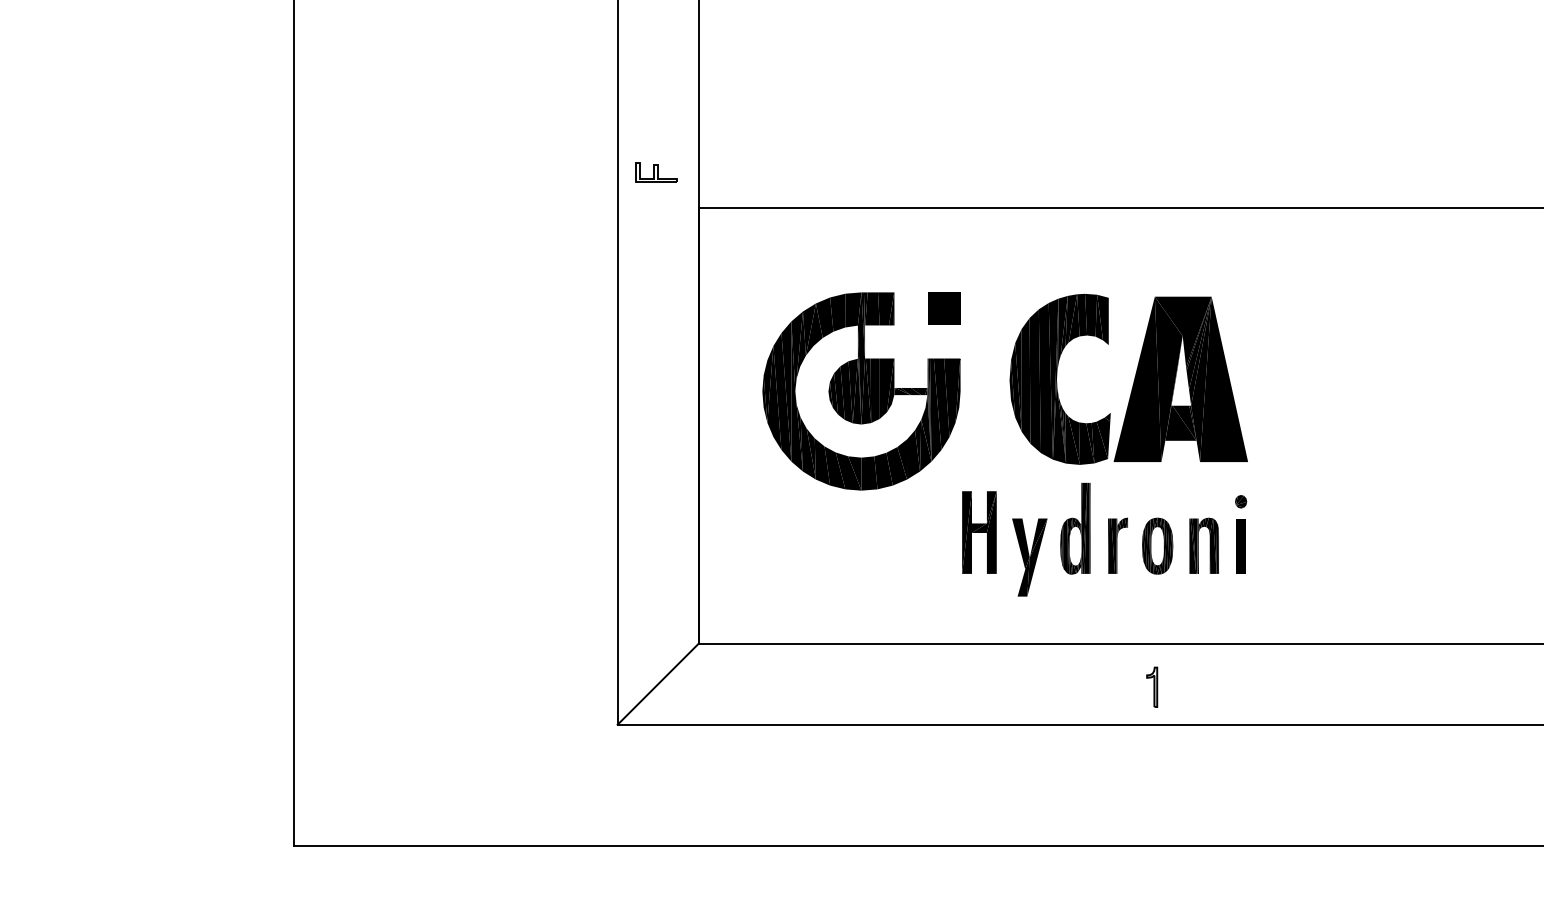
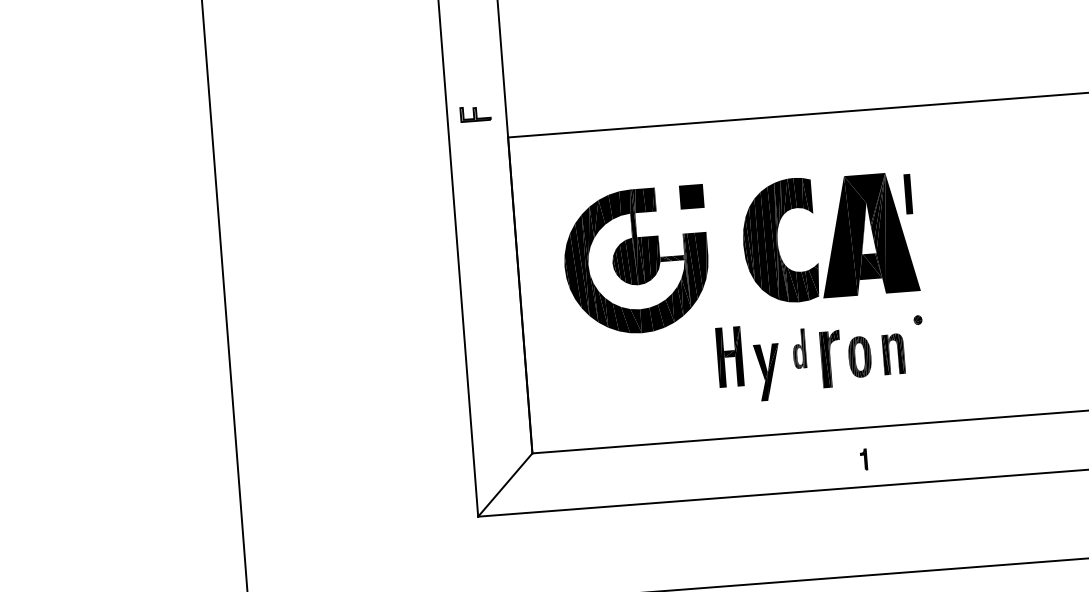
part: (1075, 528) -> (799, 348), size x0.6
part: (1117, 545) -> (830, 358), size x1.4
part: (1240, 546) -> (907, 194), moved
part: (1152, 686) -> (864, 459), size x0.7

